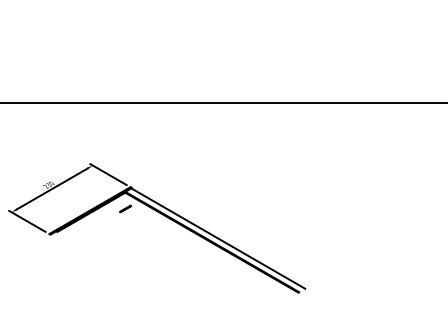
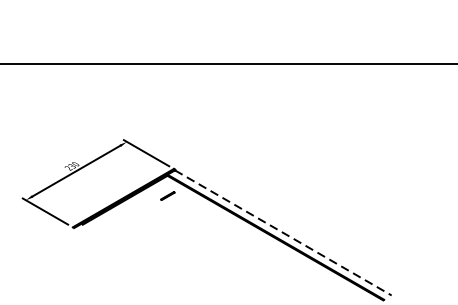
line: (218, 238) -> (283, 232), solid -> dashed

